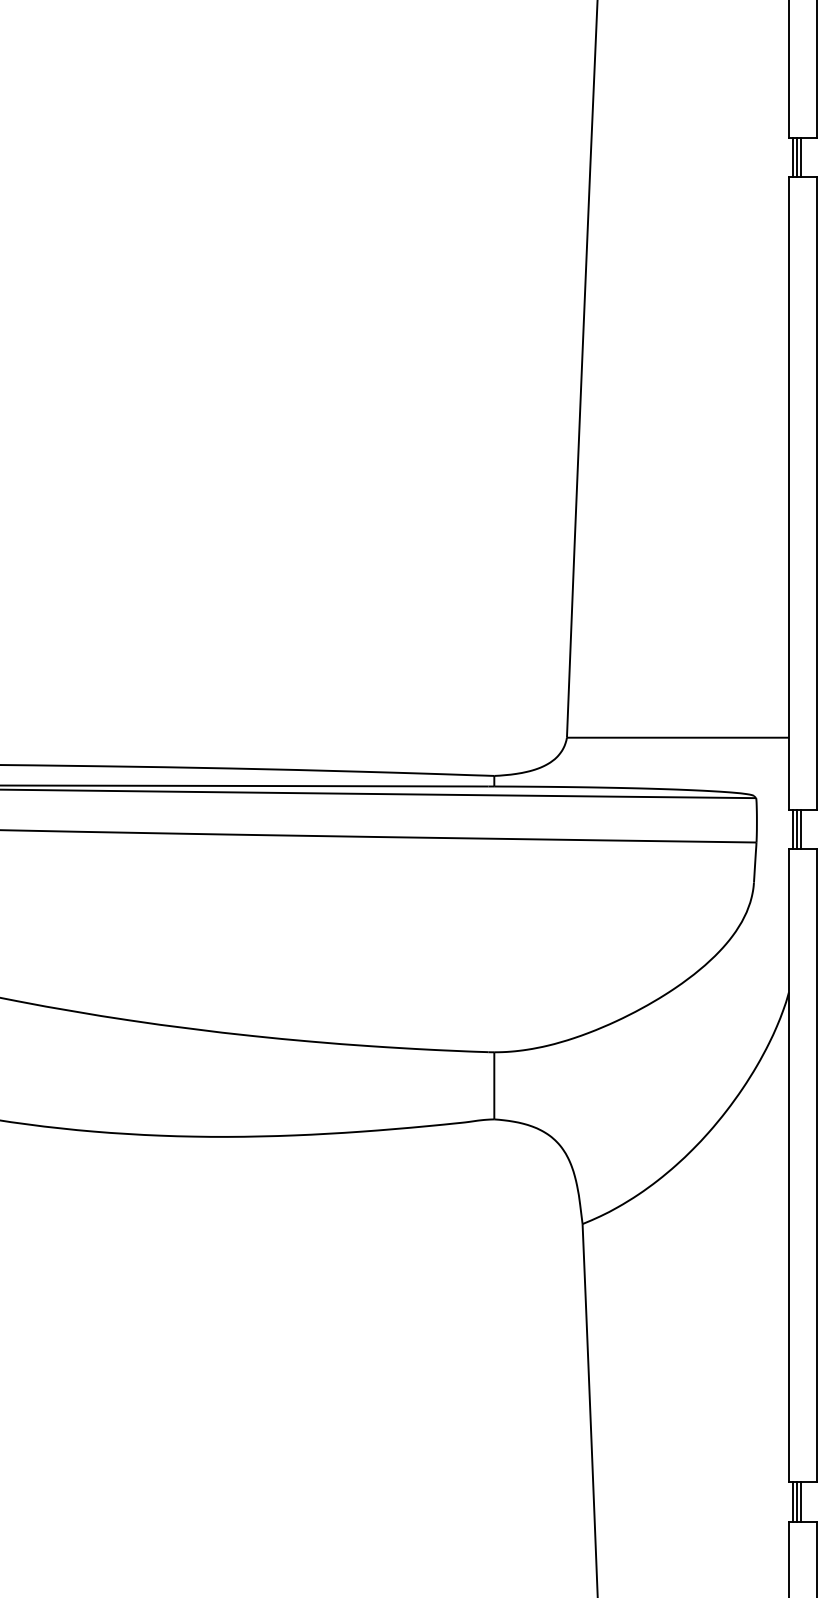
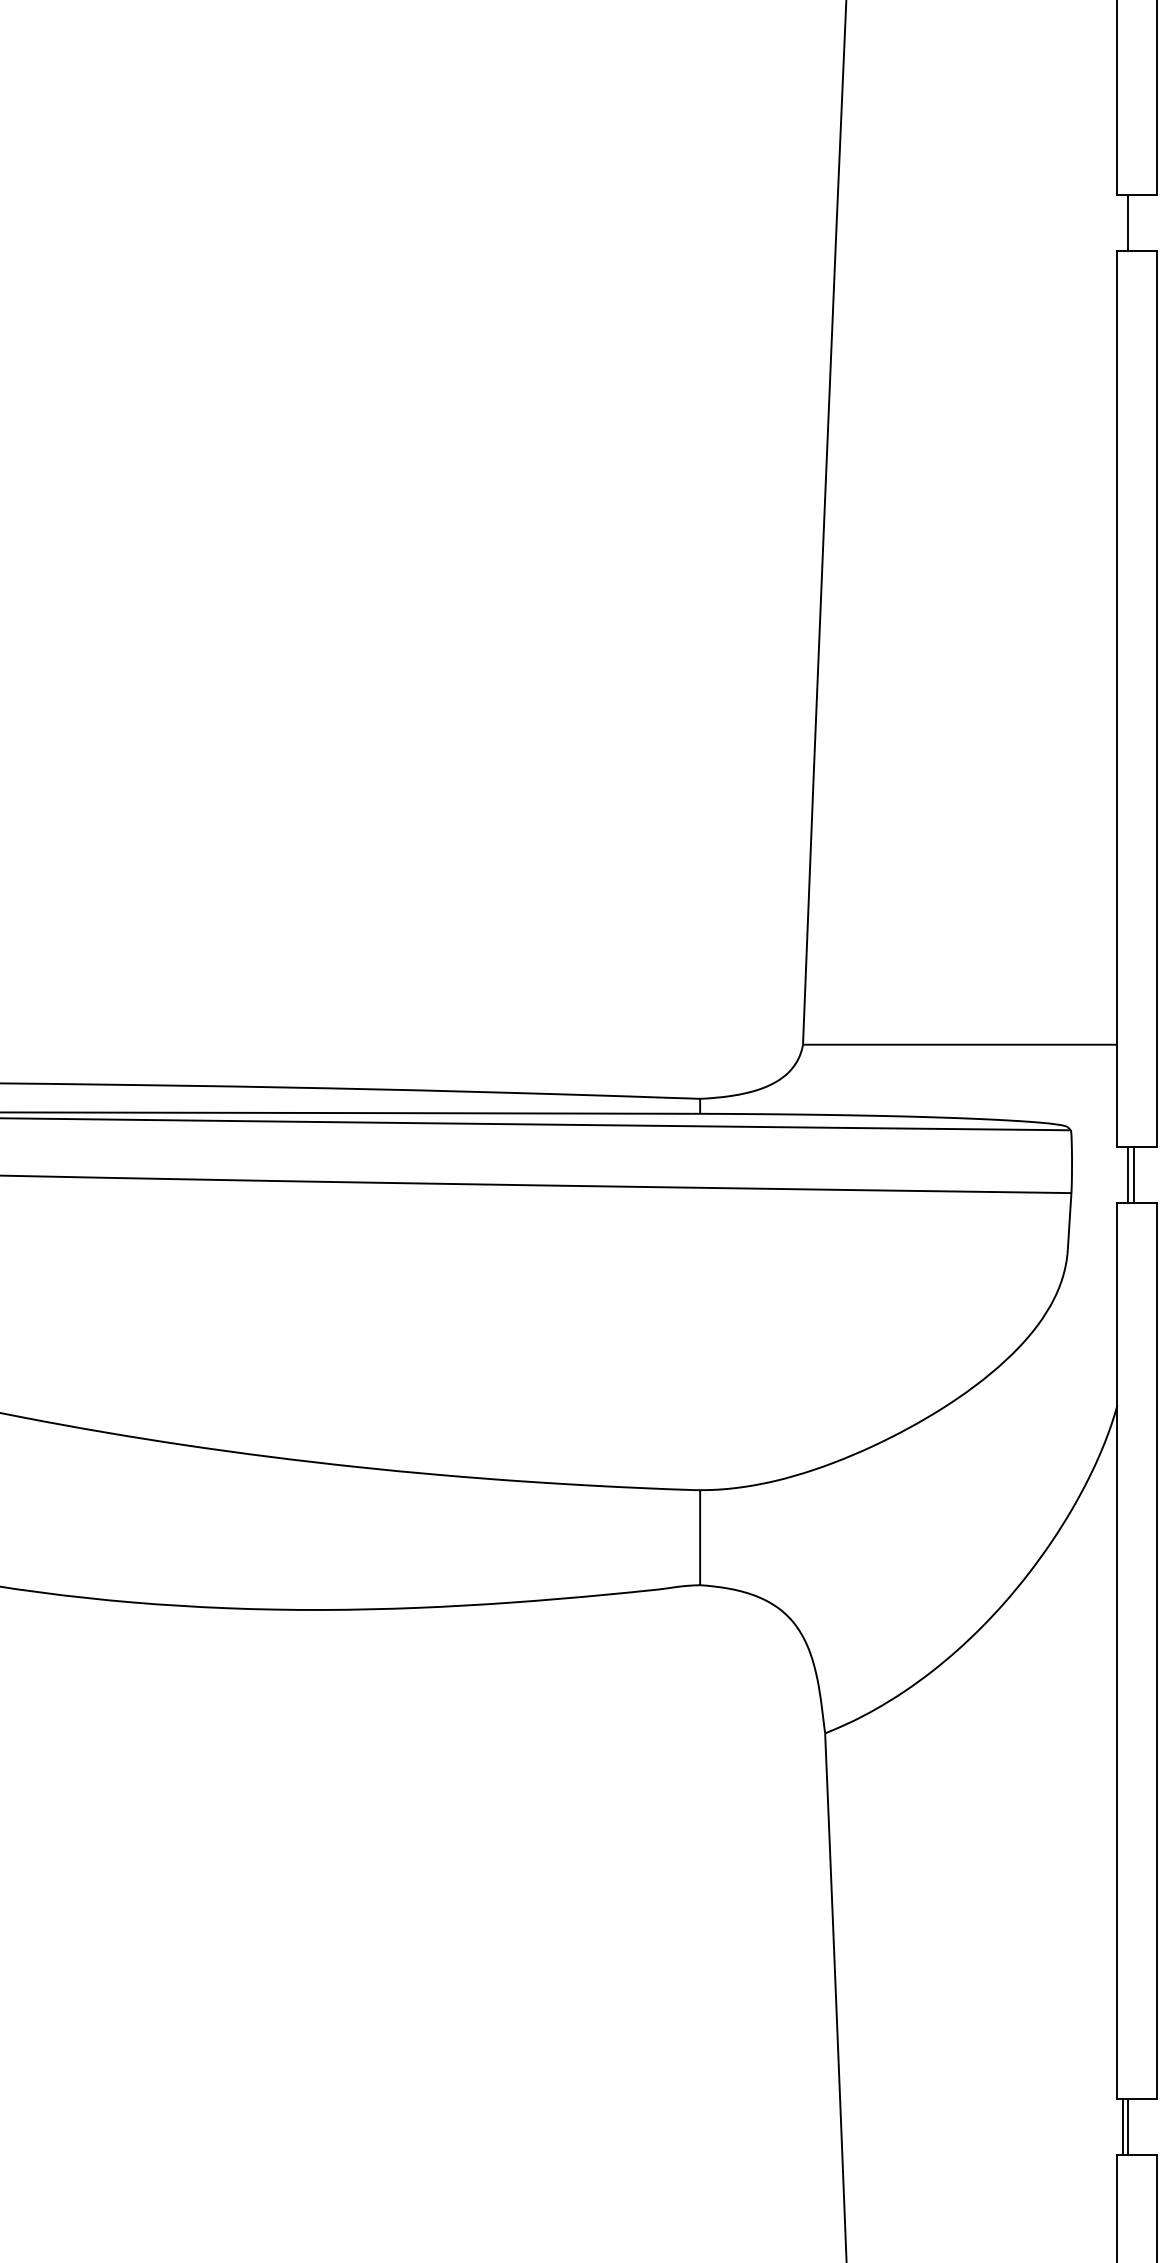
line: (792, 157) -> (1122, 222), removed
line: (800, 157) -> (1133, 222), removed
line: (792, 829) -> (1122, 1174), removed
line: (800, 1501) -> (1133, 2126), removed

